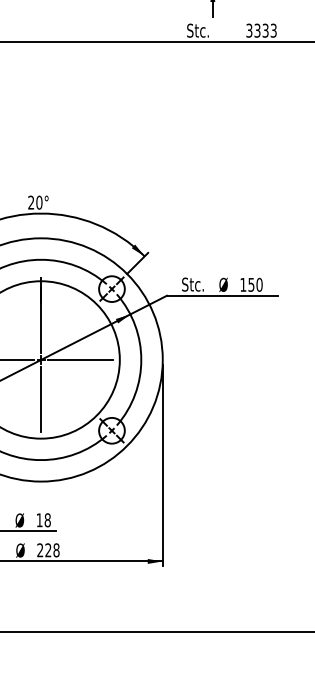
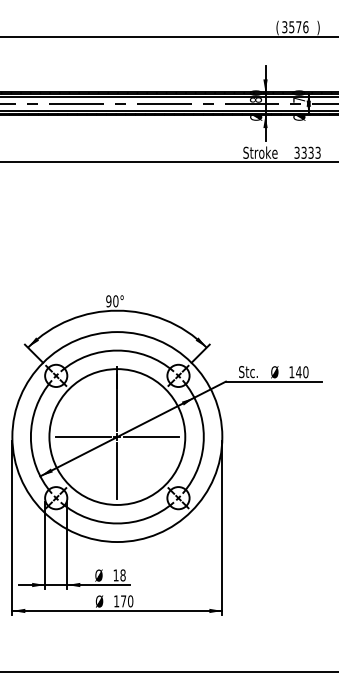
text: (212, 30) -> (265, 152), Stc. -> Stroke
text: (30, 202) -> (108, 301), 20° -> 90°
text: (251, 285) -> (298, 372), 150 -> 140
text: (48, 550) -> (123, 601), 228 -> 170

